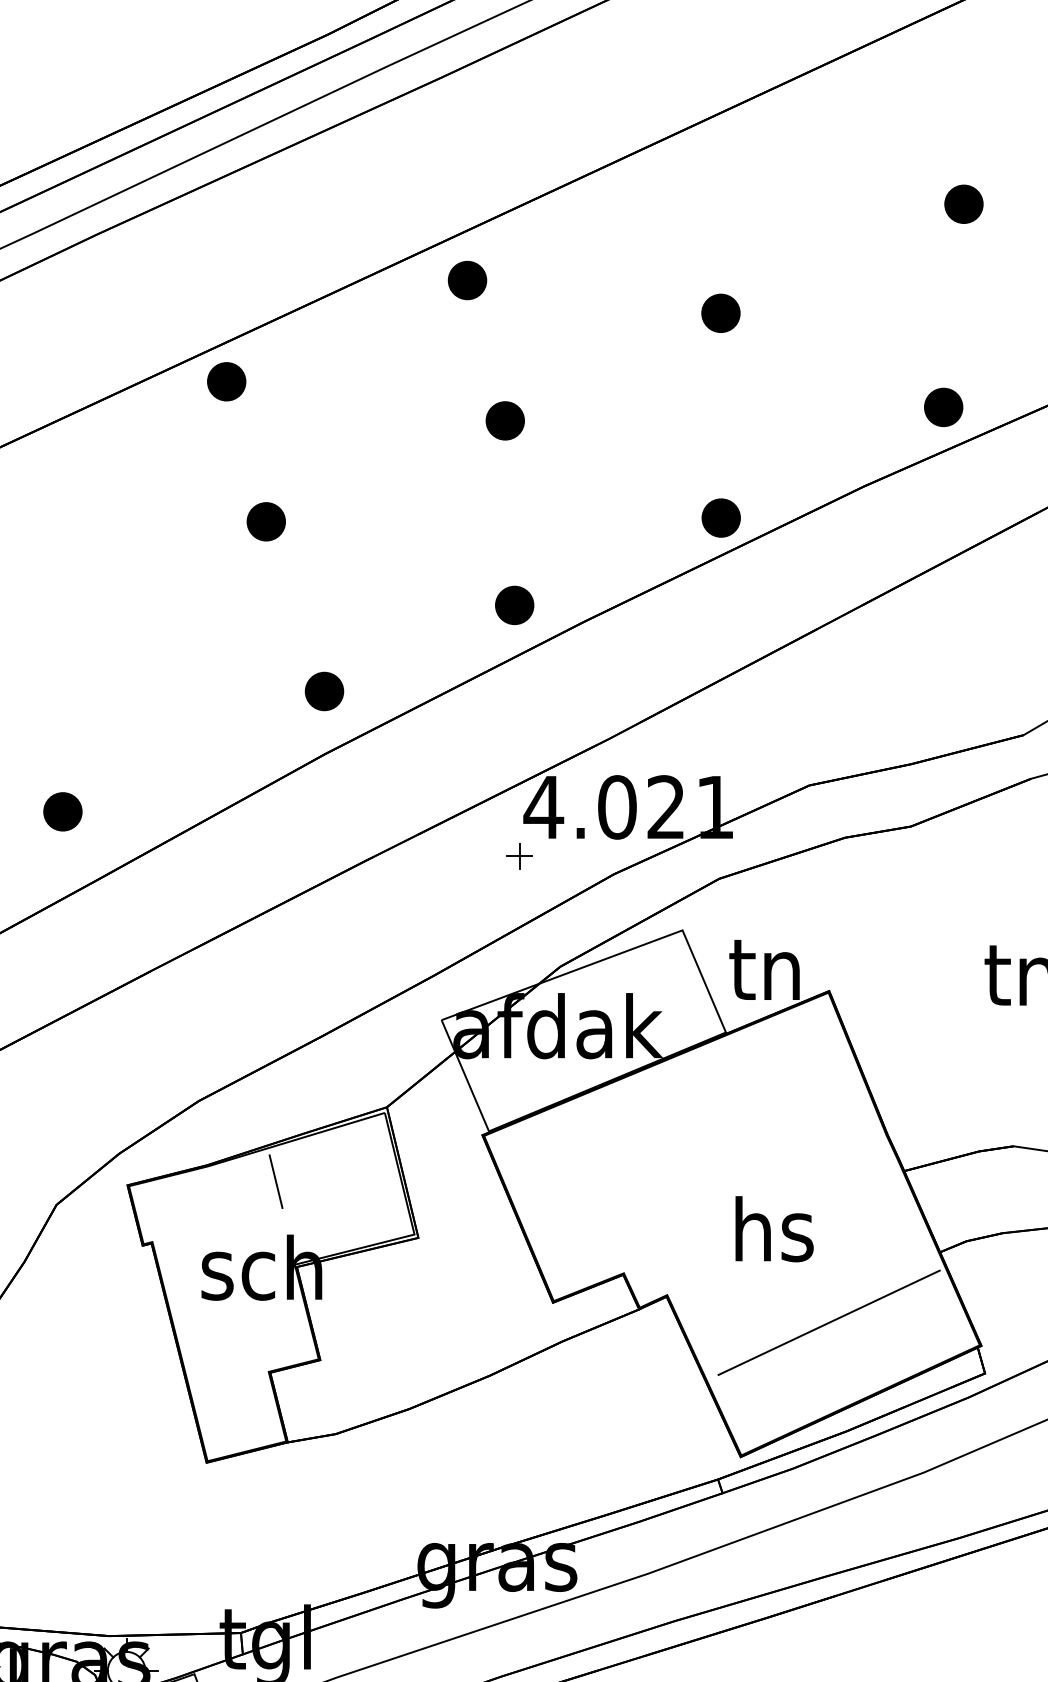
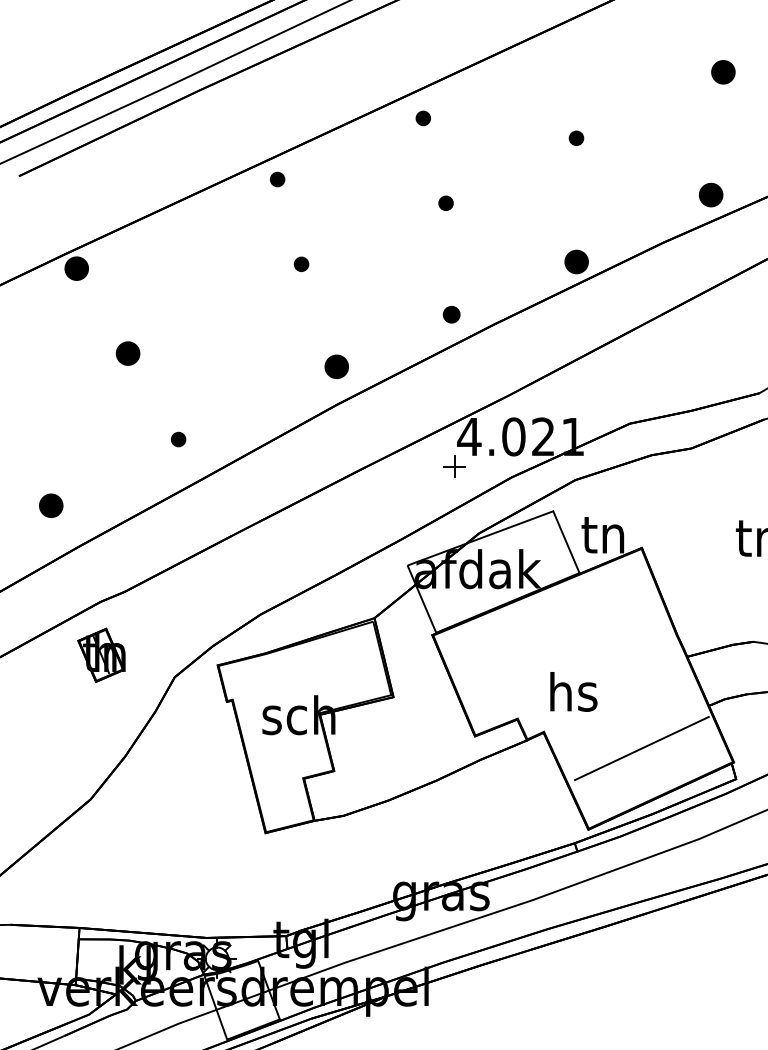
part: (467, 280) -> (423, 118), size x0.6
part: (720, 313) -> (576, 138), size x0.6
part: (226, 381) -> (277, 179), size x0.6
part: (504, 421) -> (445, 203), size x0.6
part: (266, 522) -> (301, 264), size x0.6
part: (514, 604) -> (451, 314), size x0.7
part: (62, 811) -> (178, 439), size x0.6
part: (519, 856) -> (454, 466), size x1.4
line: (276, 1182) -> (307, 663), removed
text: (773, 1228) -> (573, 691), moved

